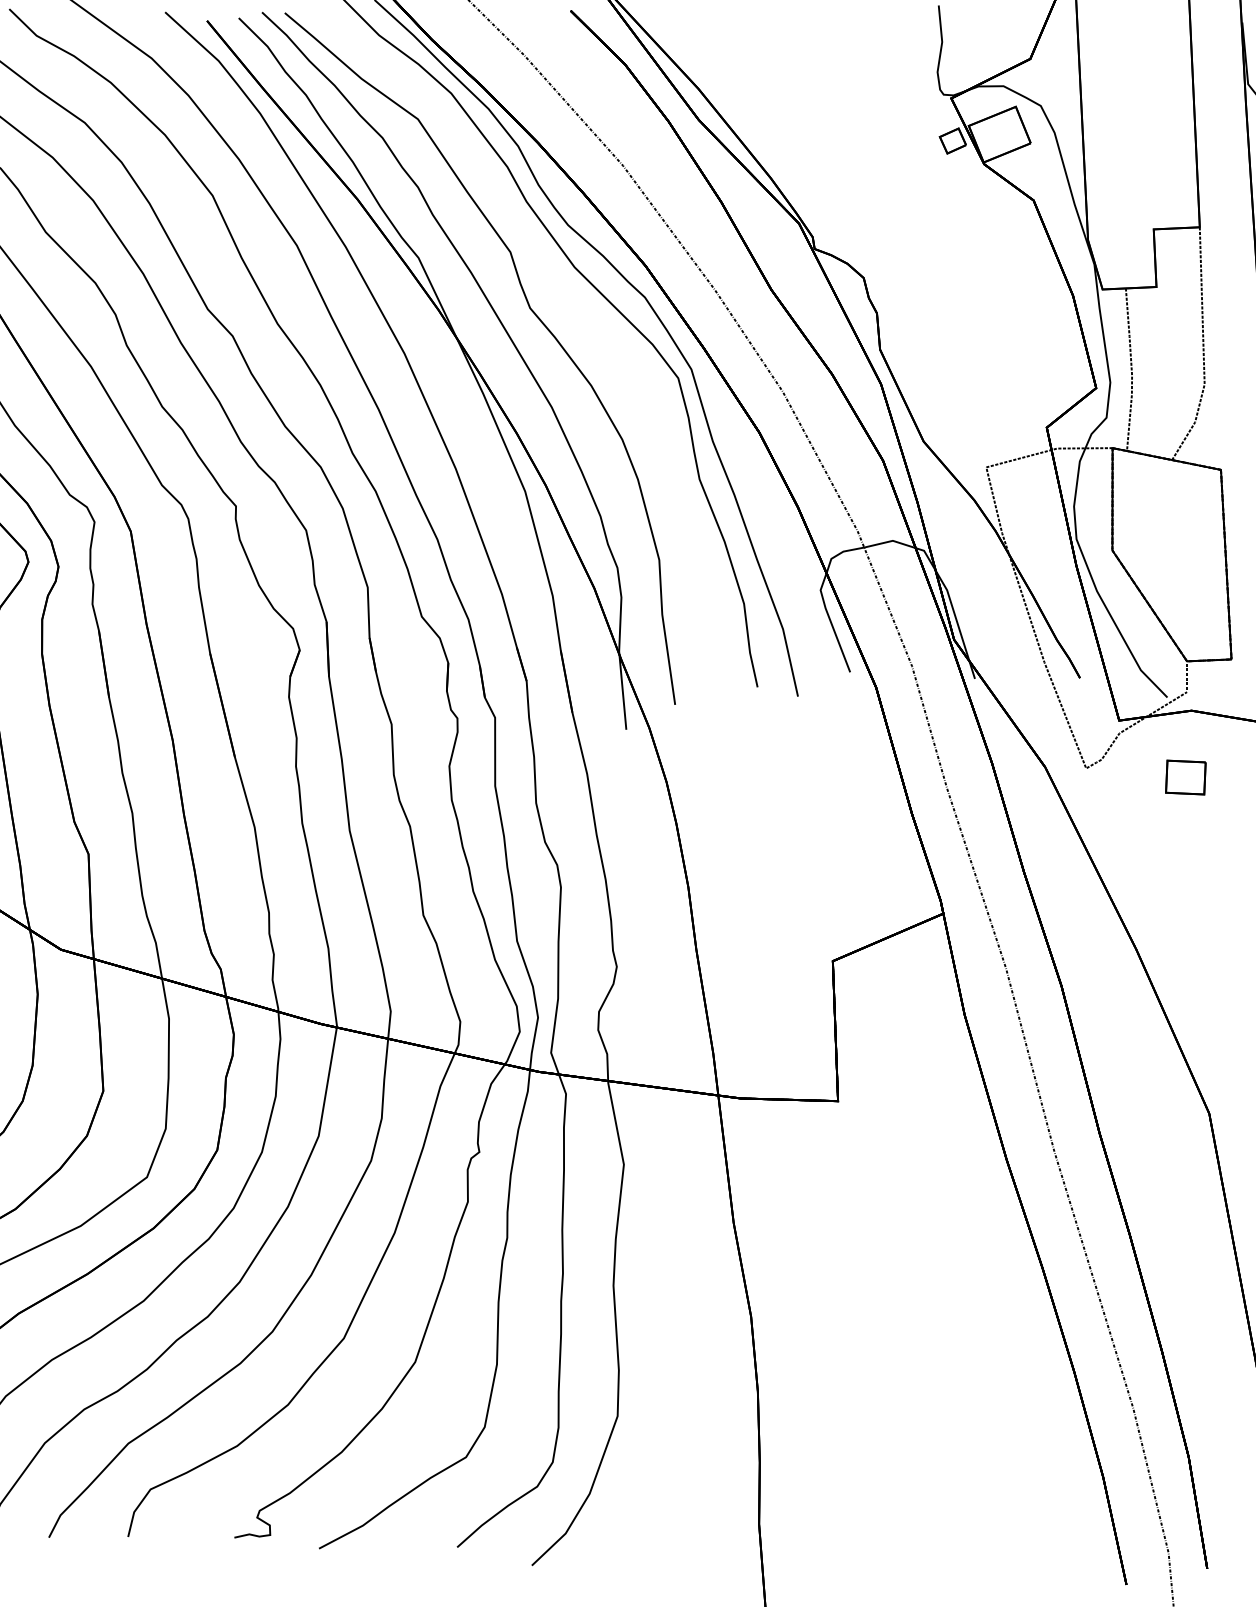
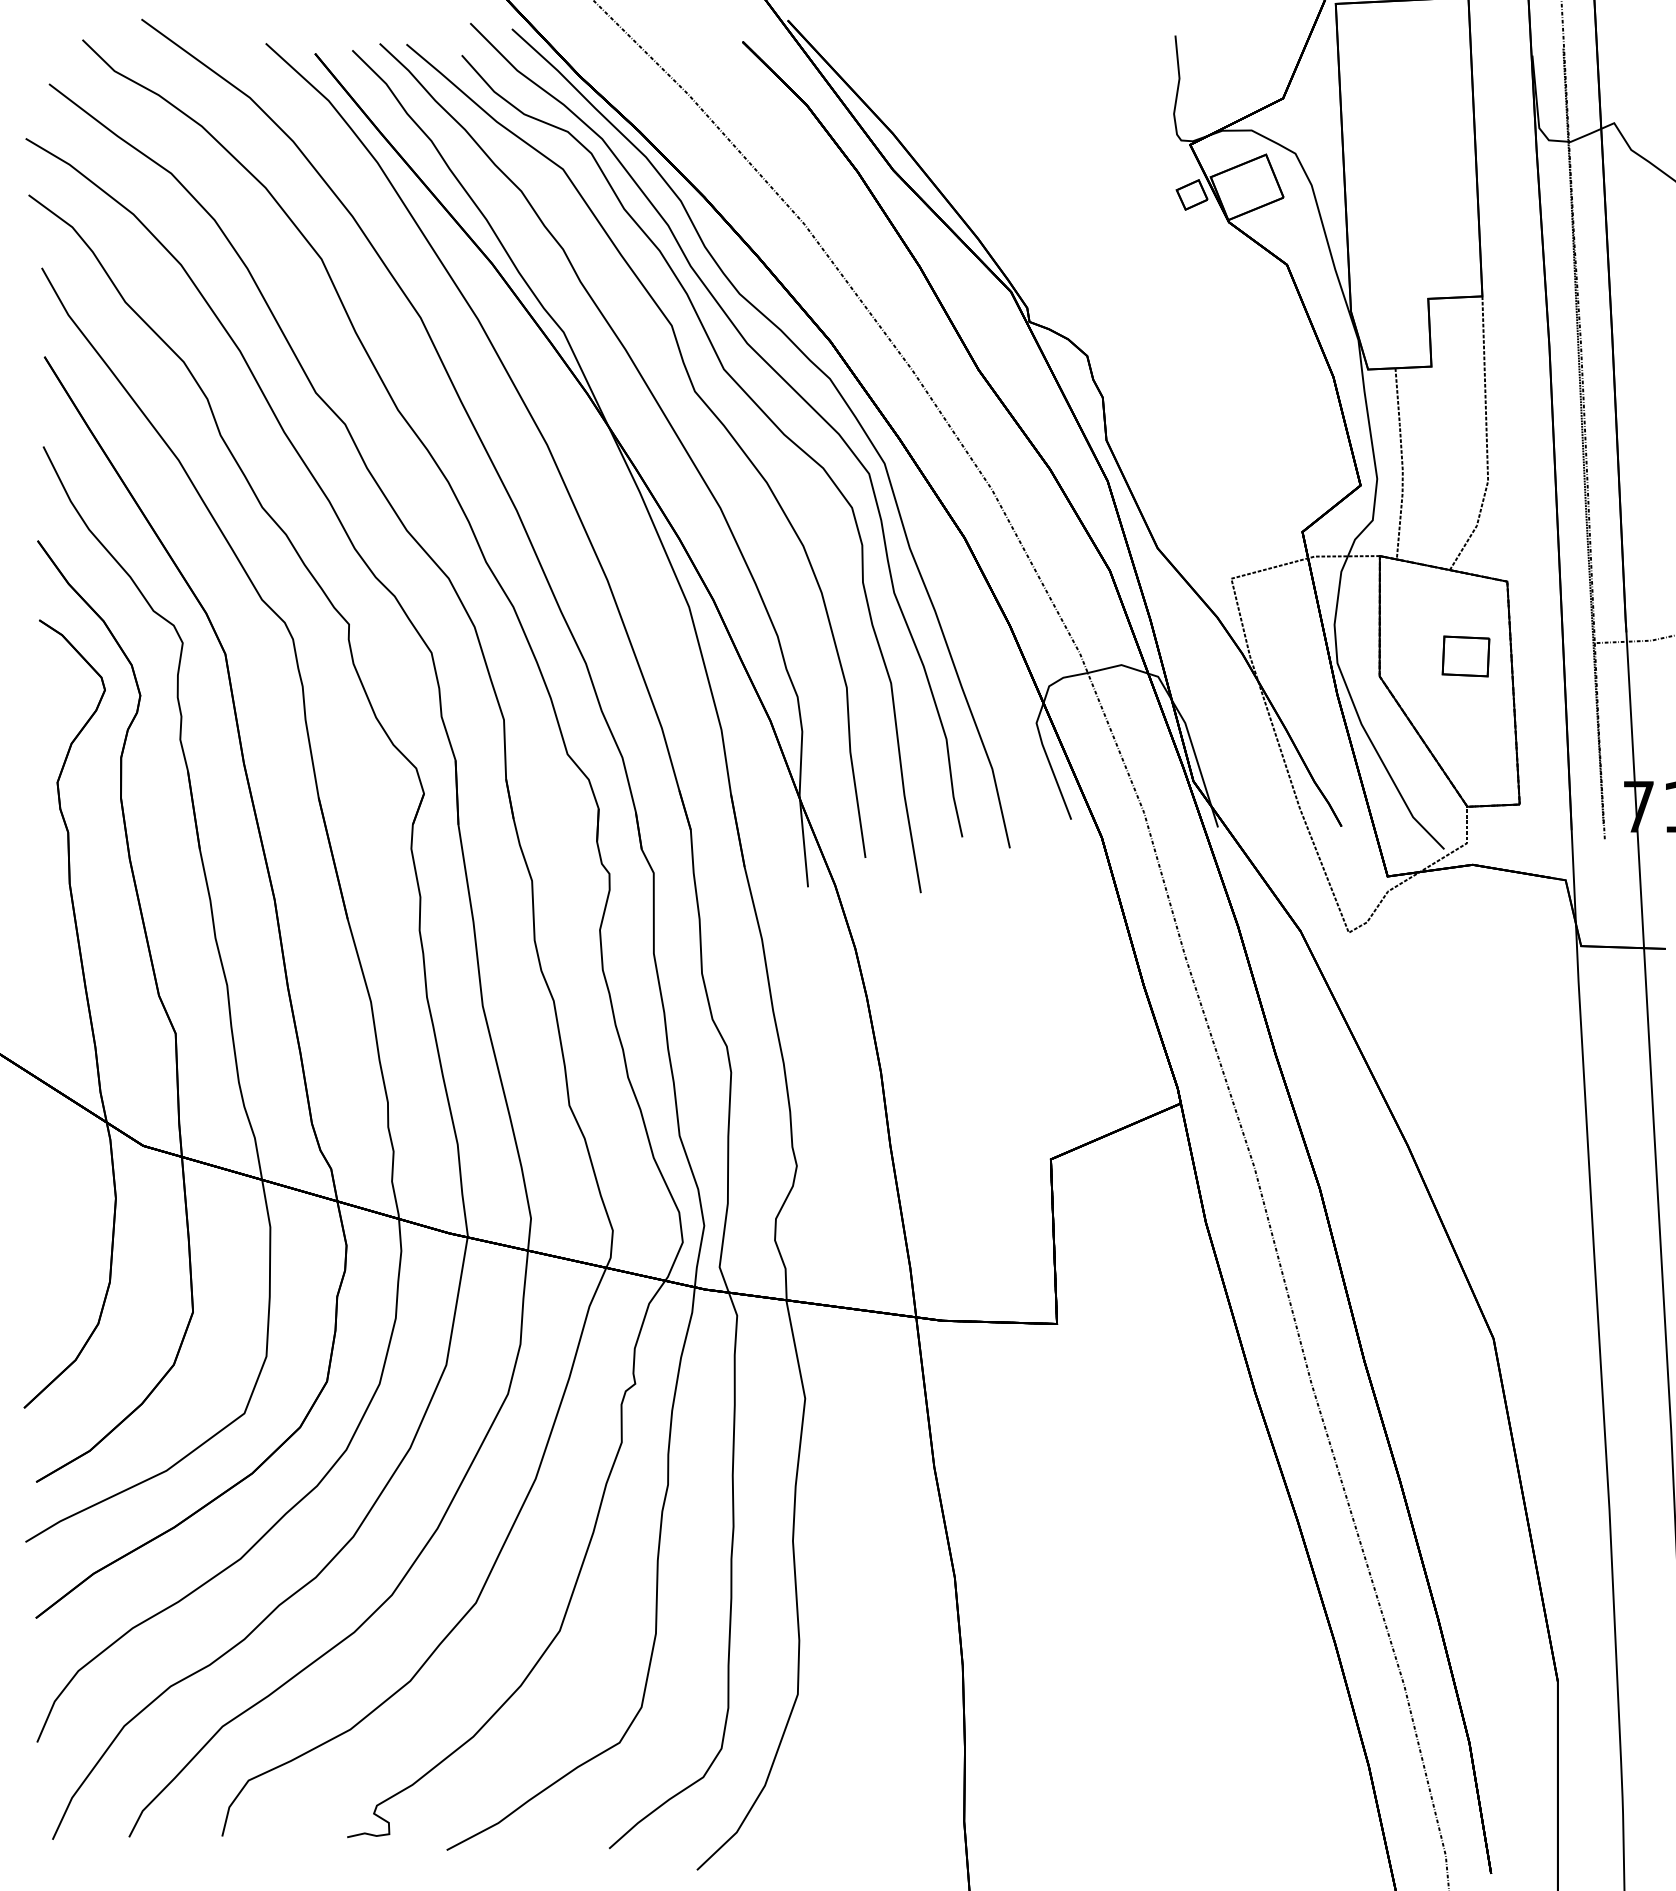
curve: (583, 321) -> (757, 407), added
part: (1185, 777) -> (1465, 656), moved

